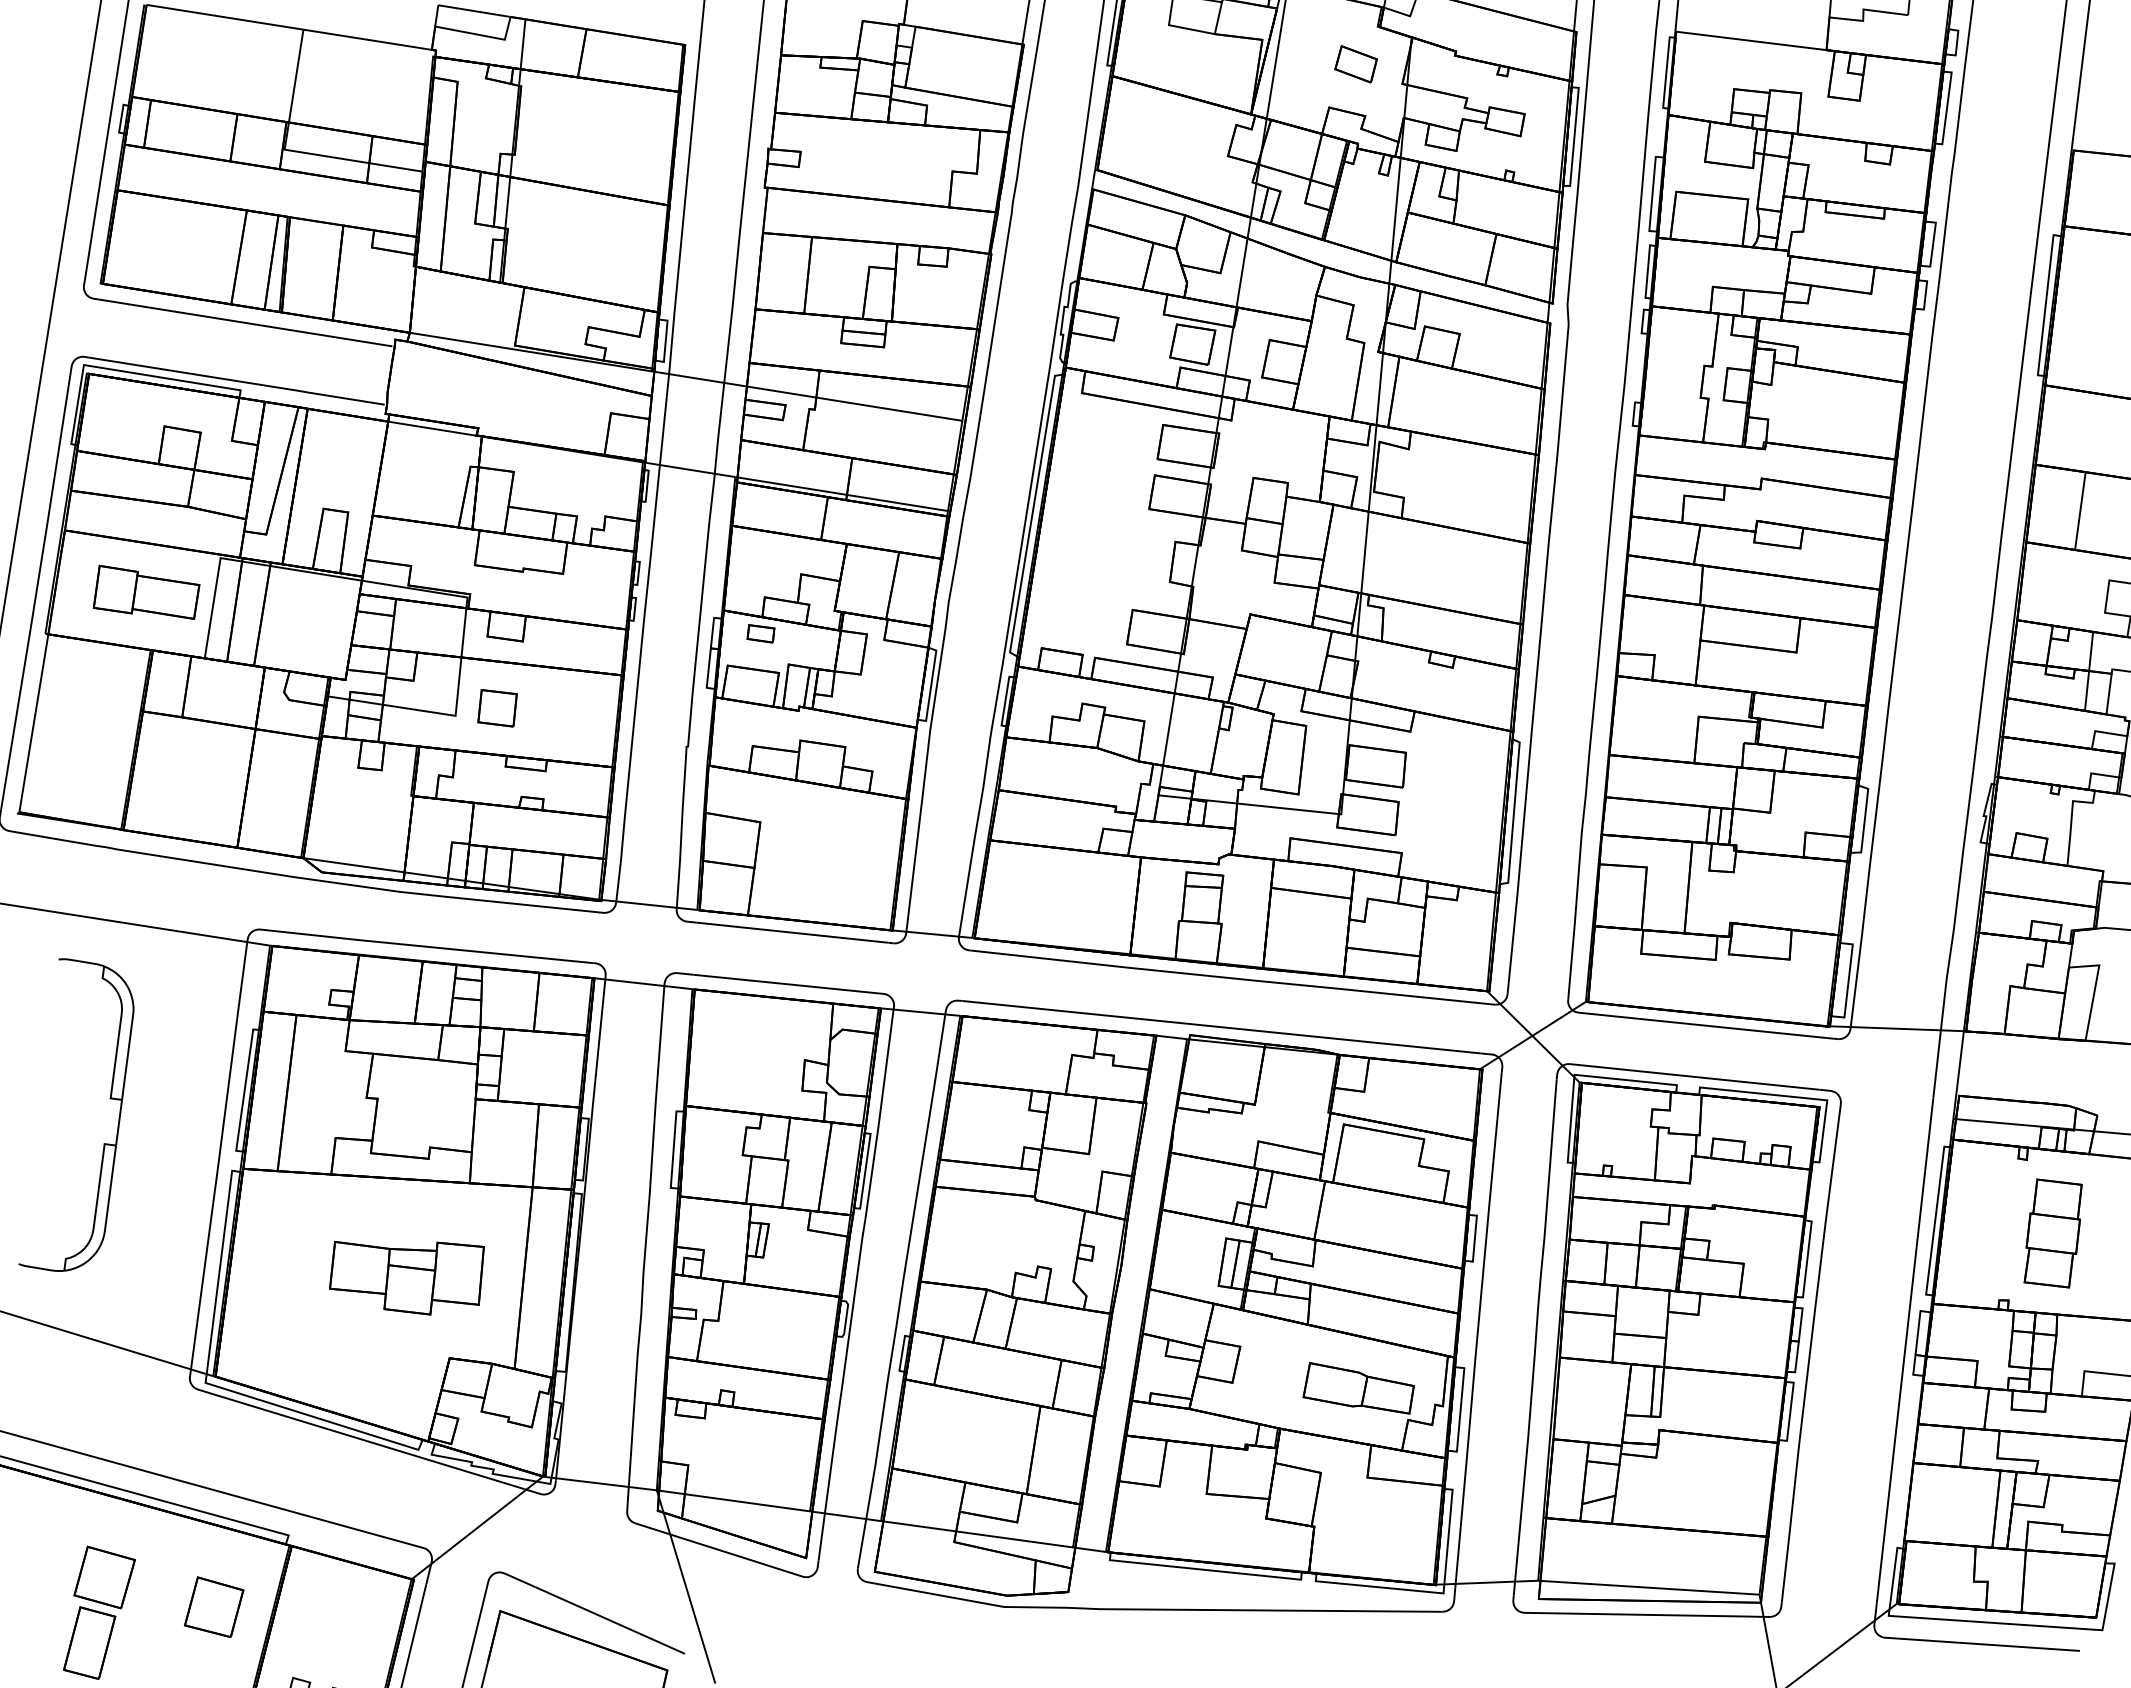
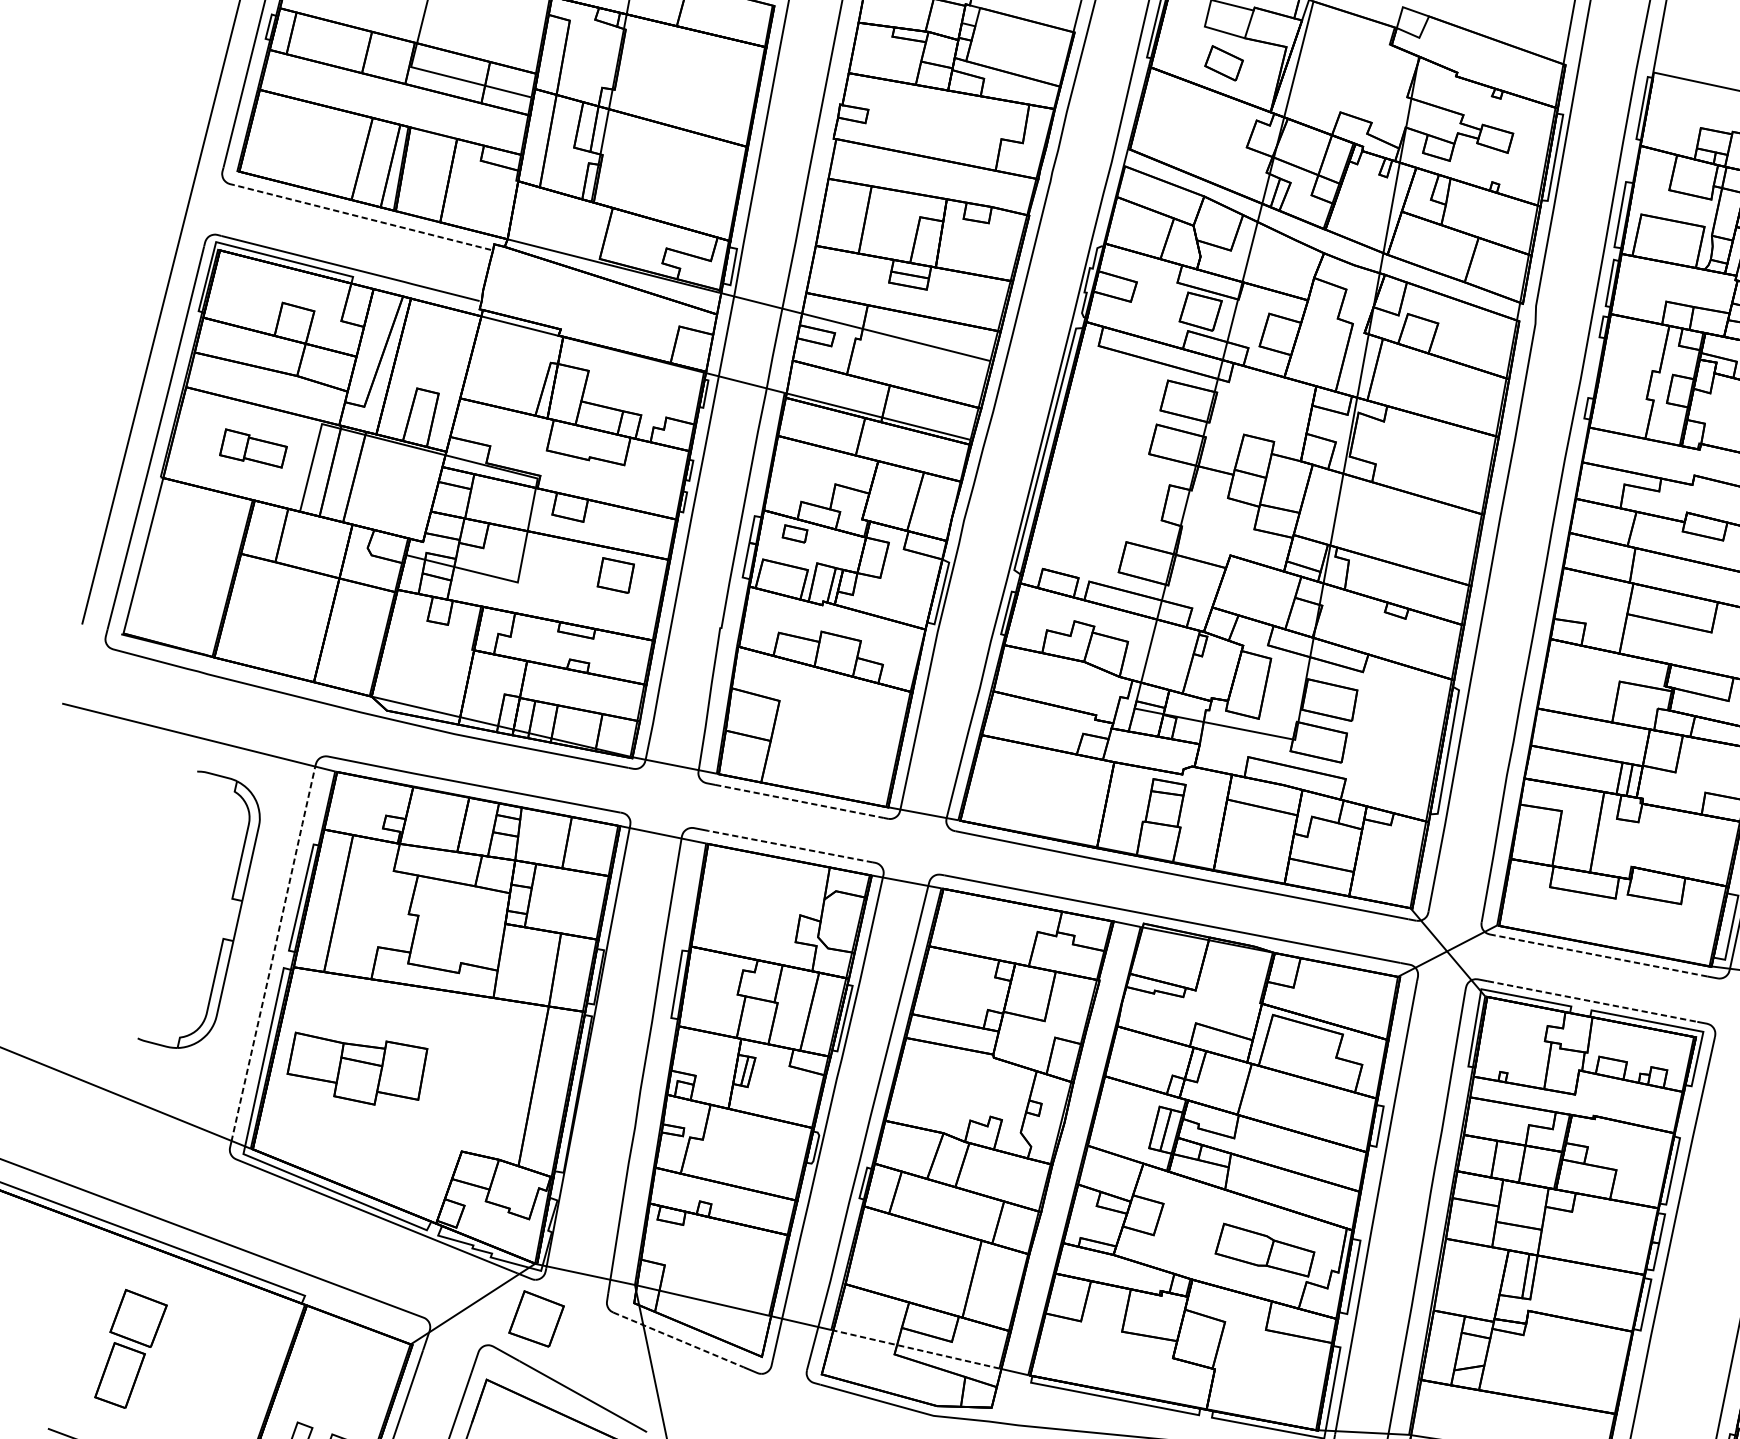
part: (1355, 64) -> (1223, 63), moved
line: (245, 322) -> (362, 217), solid -> dashed
part: (146, 591) -> (253, 447), size x0.7
part: (497, 708) -> (615, 575), moved
line: (792, 932) -> (799, 801), solid -> dashed
line: (786, 984) -> (789, 846), solid -> dashed
line: (1705, 1025) -> (1601, 955), solid -> dashed
line: (1700, 1077) -> (1592, 1001), solid -> dashed
part: (109, 1098) -> (231, 898), moved
line: (219, 1155) -> (273, 953), solid -> dashed
part: (406, 1277) -> (356, 1069), moved
line: (977, 1534) -> (915, 1349), solid -> dashed
line: (711, 1547) -> (678, 1339), solid -> dashed
part: (214, 1606) -> (536, 1318), moved

